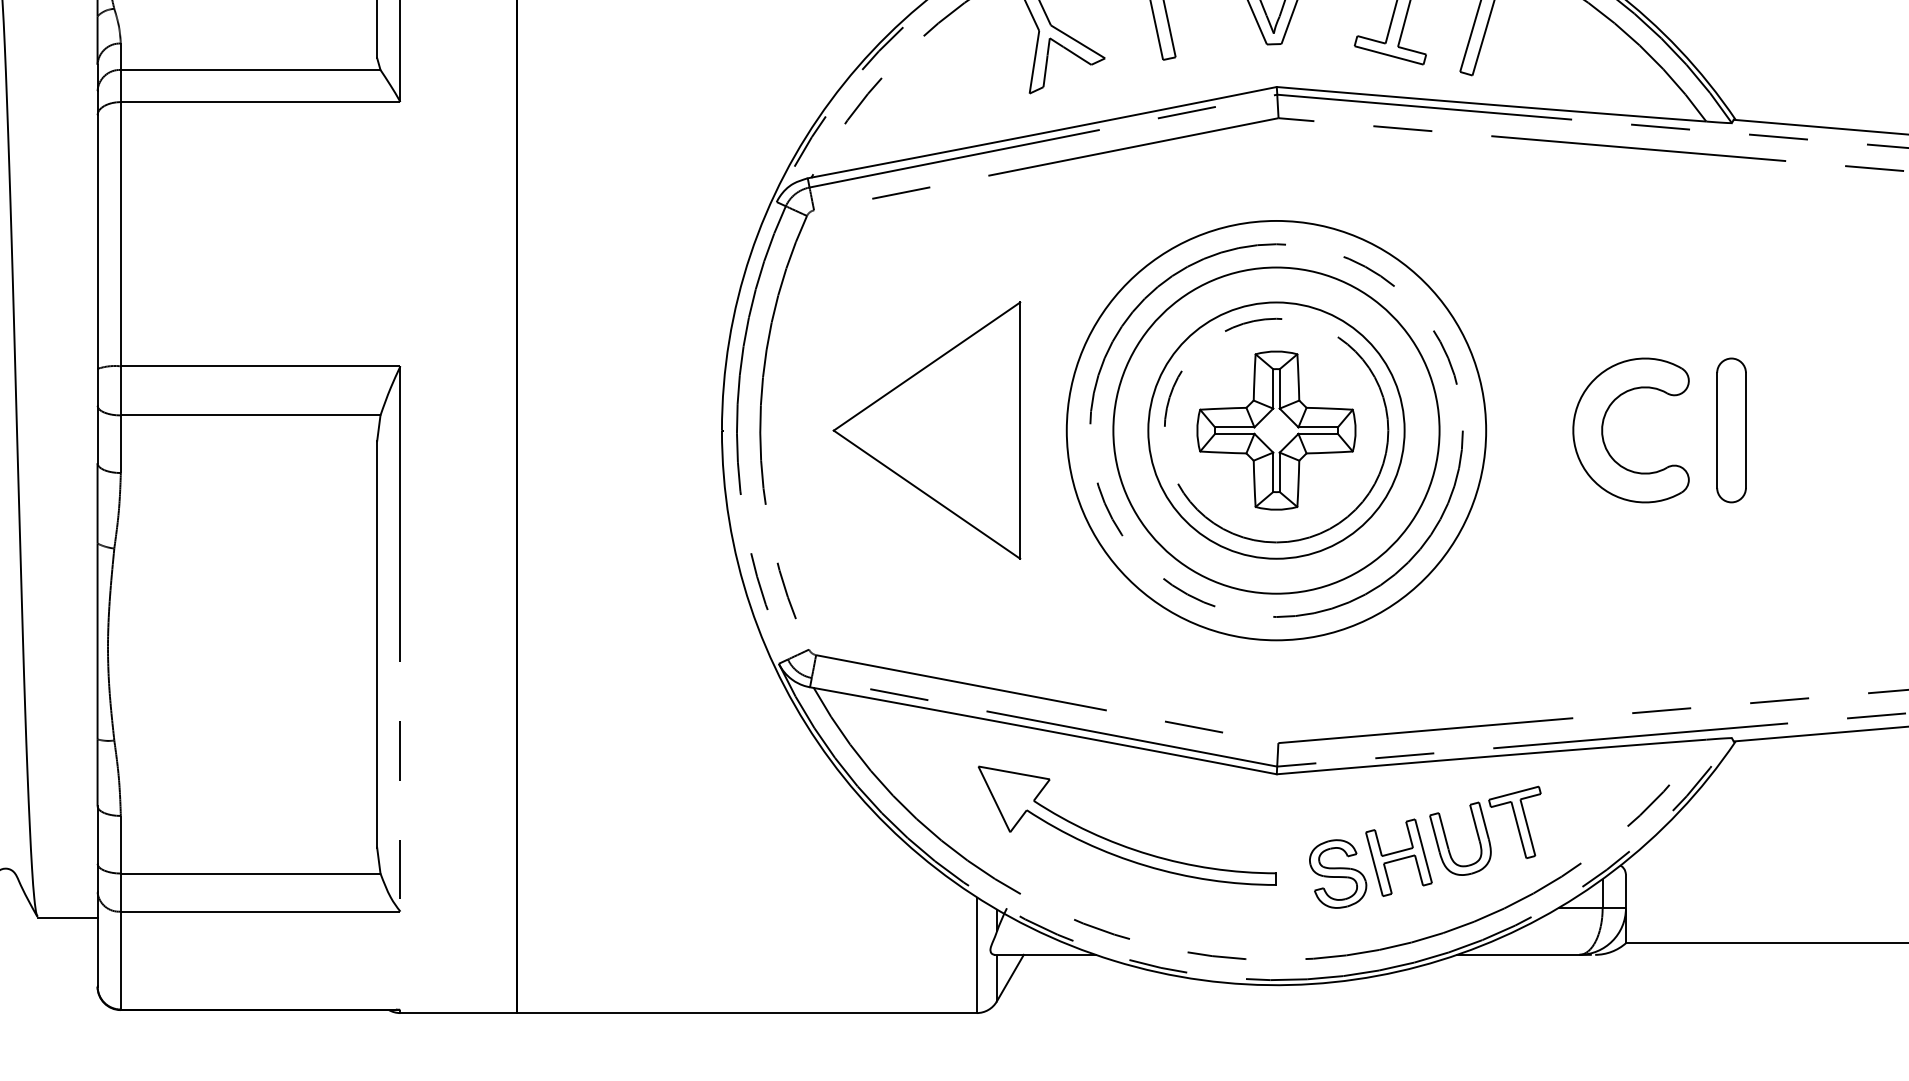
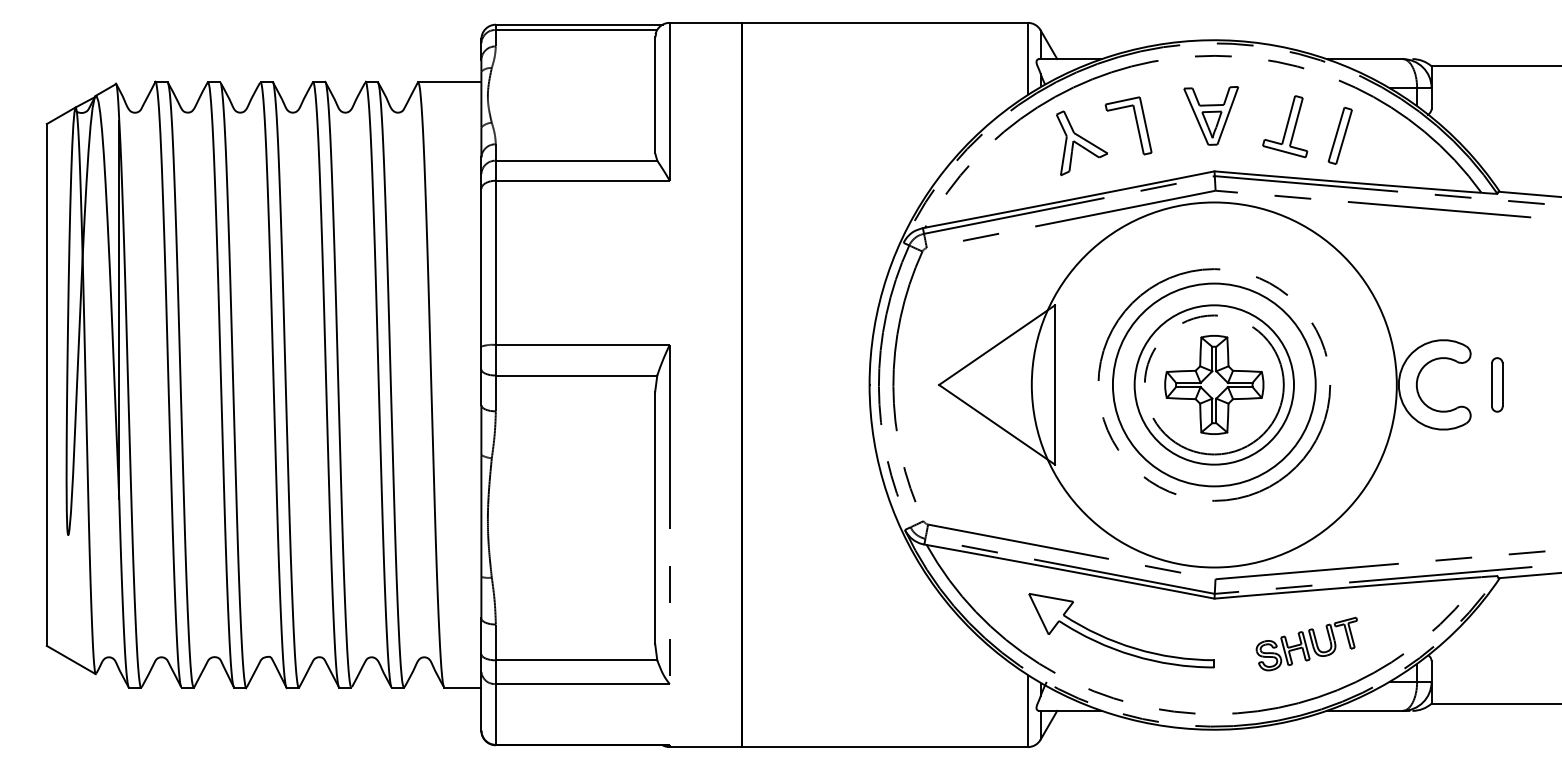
circle: (1275, 429) -> (1213, 384), size x1.4
part: (1731, 429) -> (1497, 384), size x0.6
part: (1424, 846) -> (1306, 643), size x0.7

